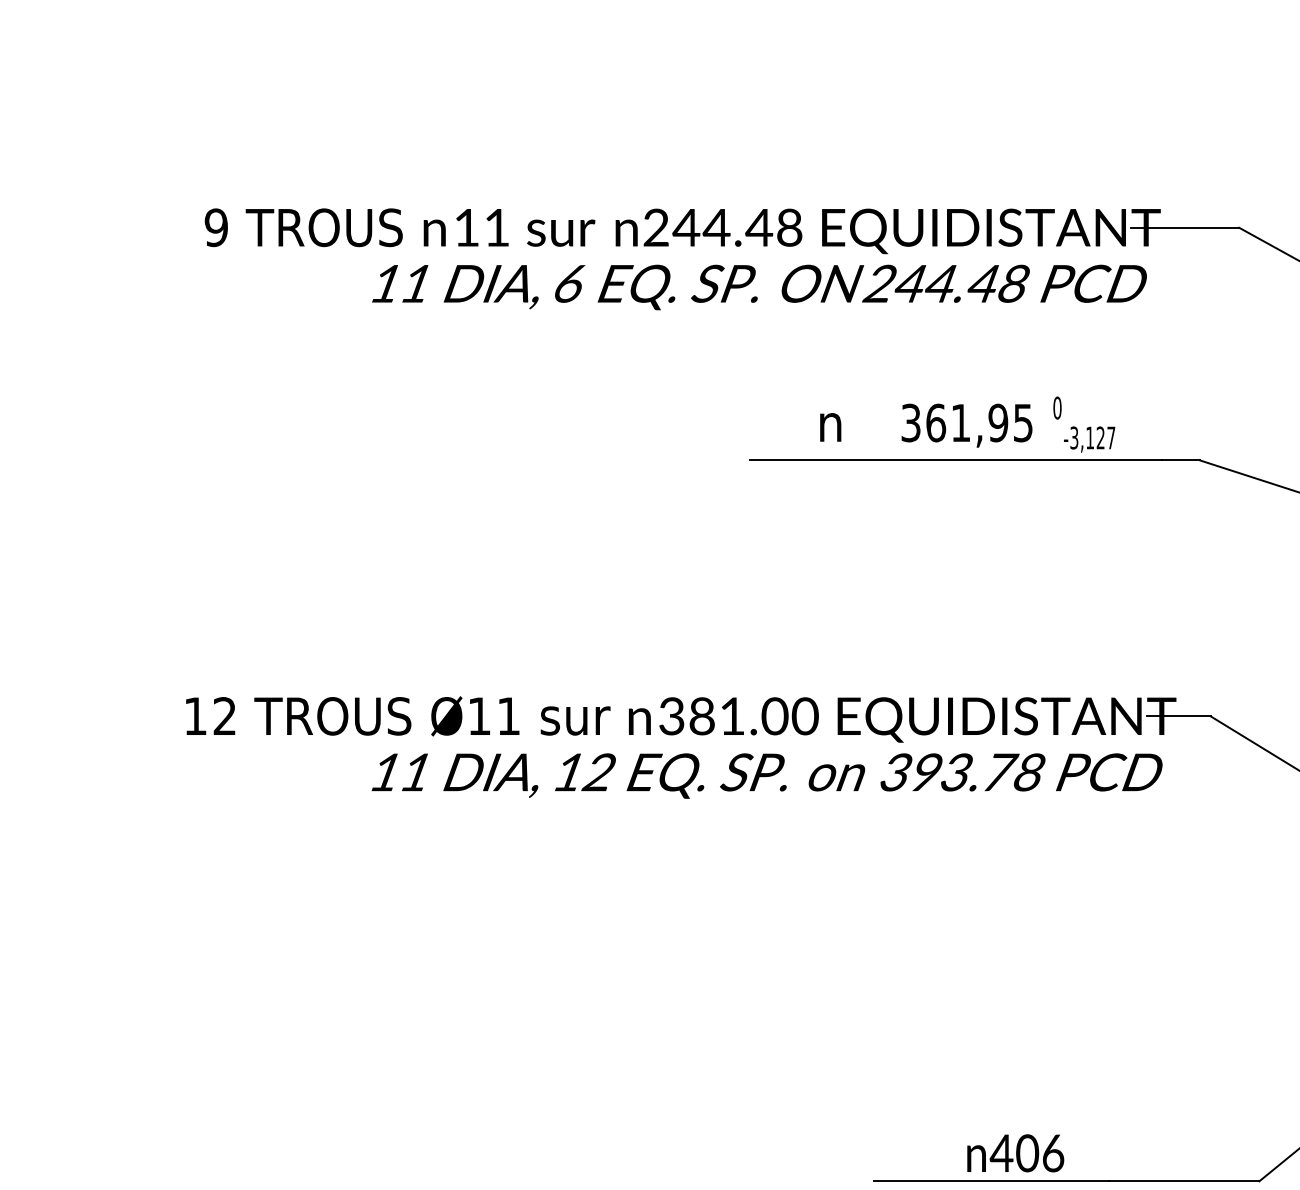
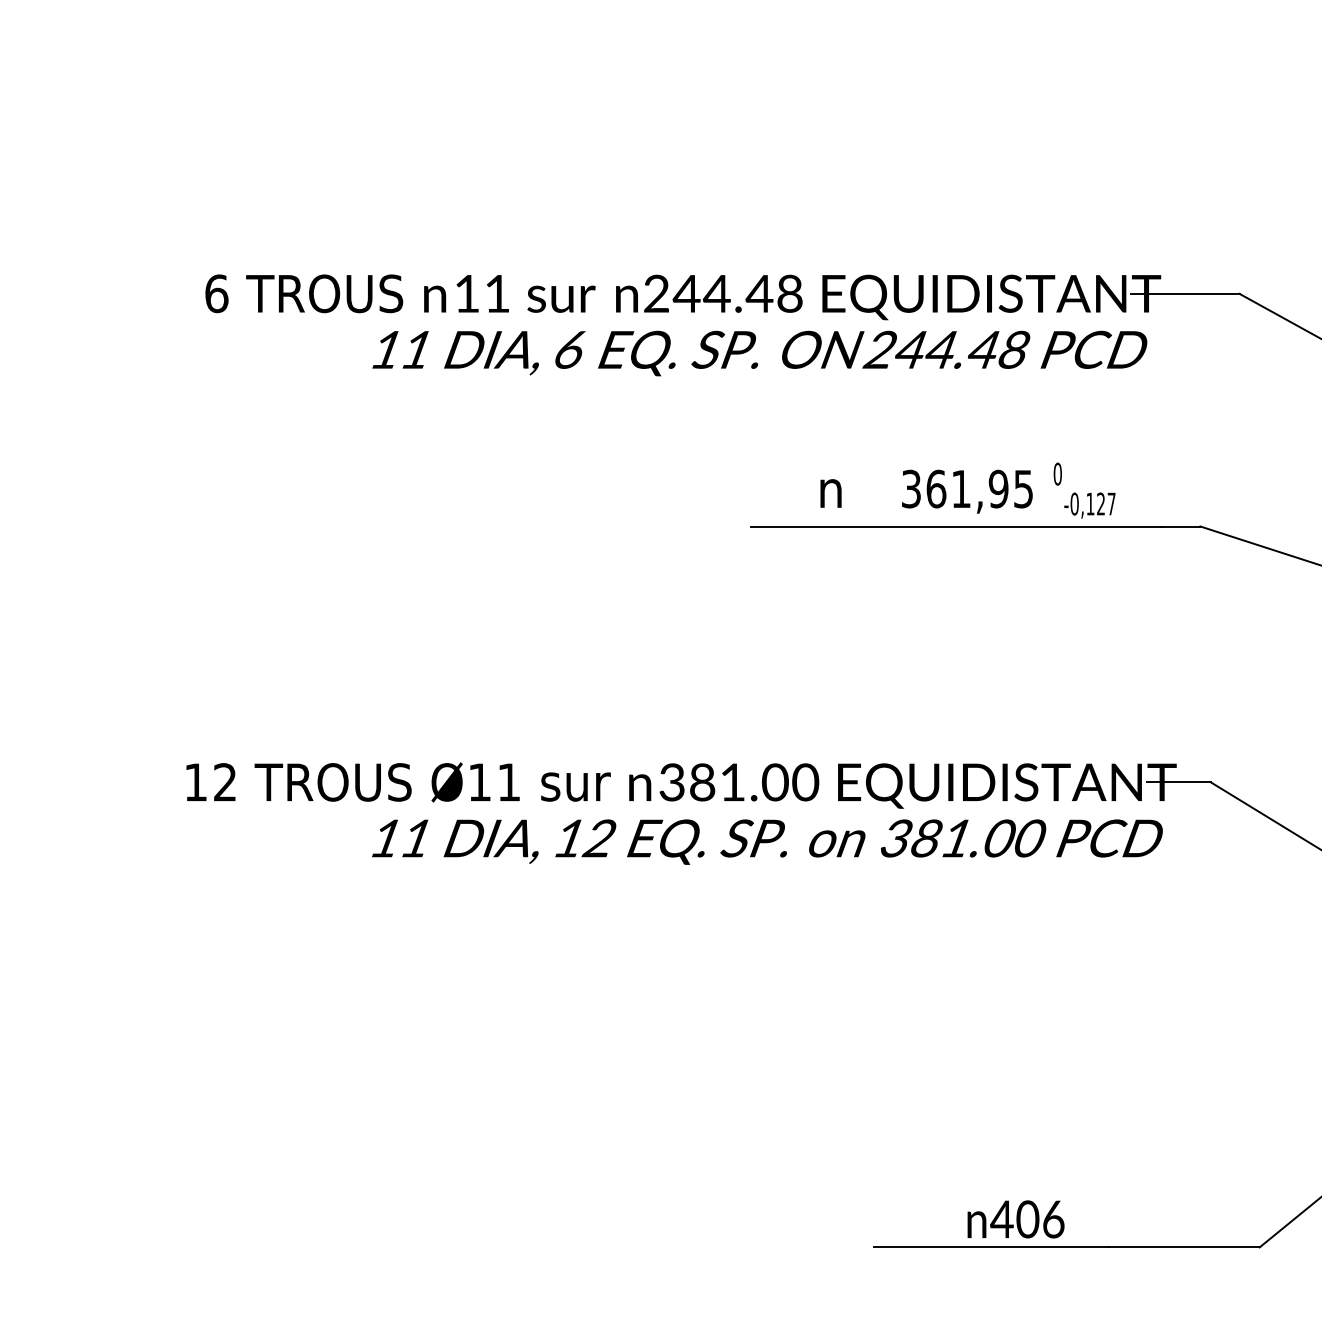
text: (216, 227) -> (216, 293), 9 -> 6
text: (1074, 437) -> (1074, 503), -3,127 -> -0,127
text: (978, 772) -> (978, 838), 393.78 -> 381.00

